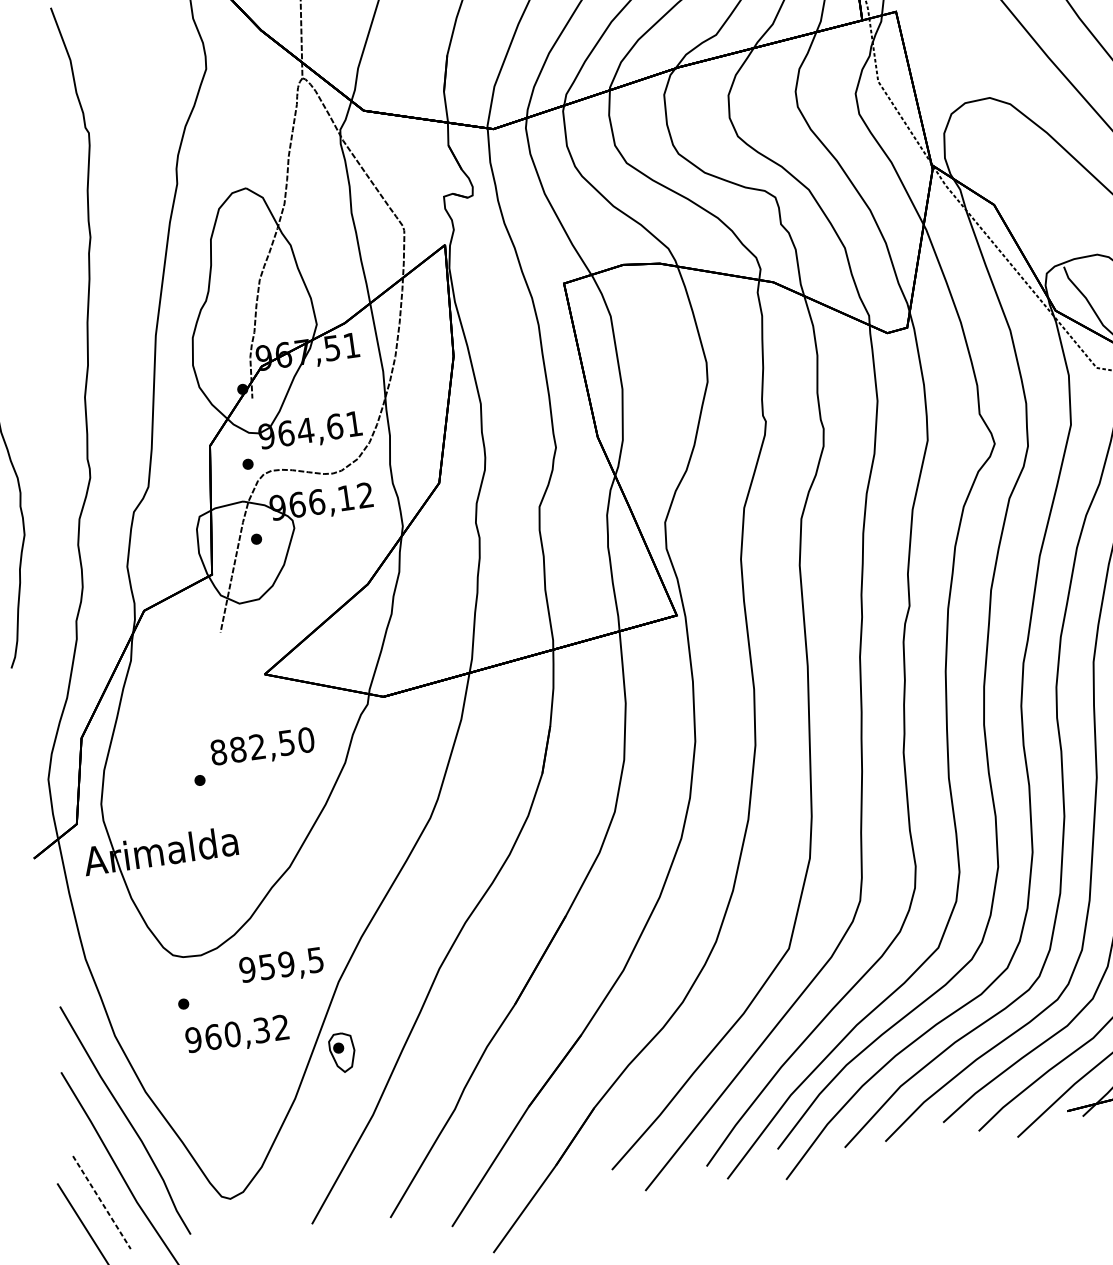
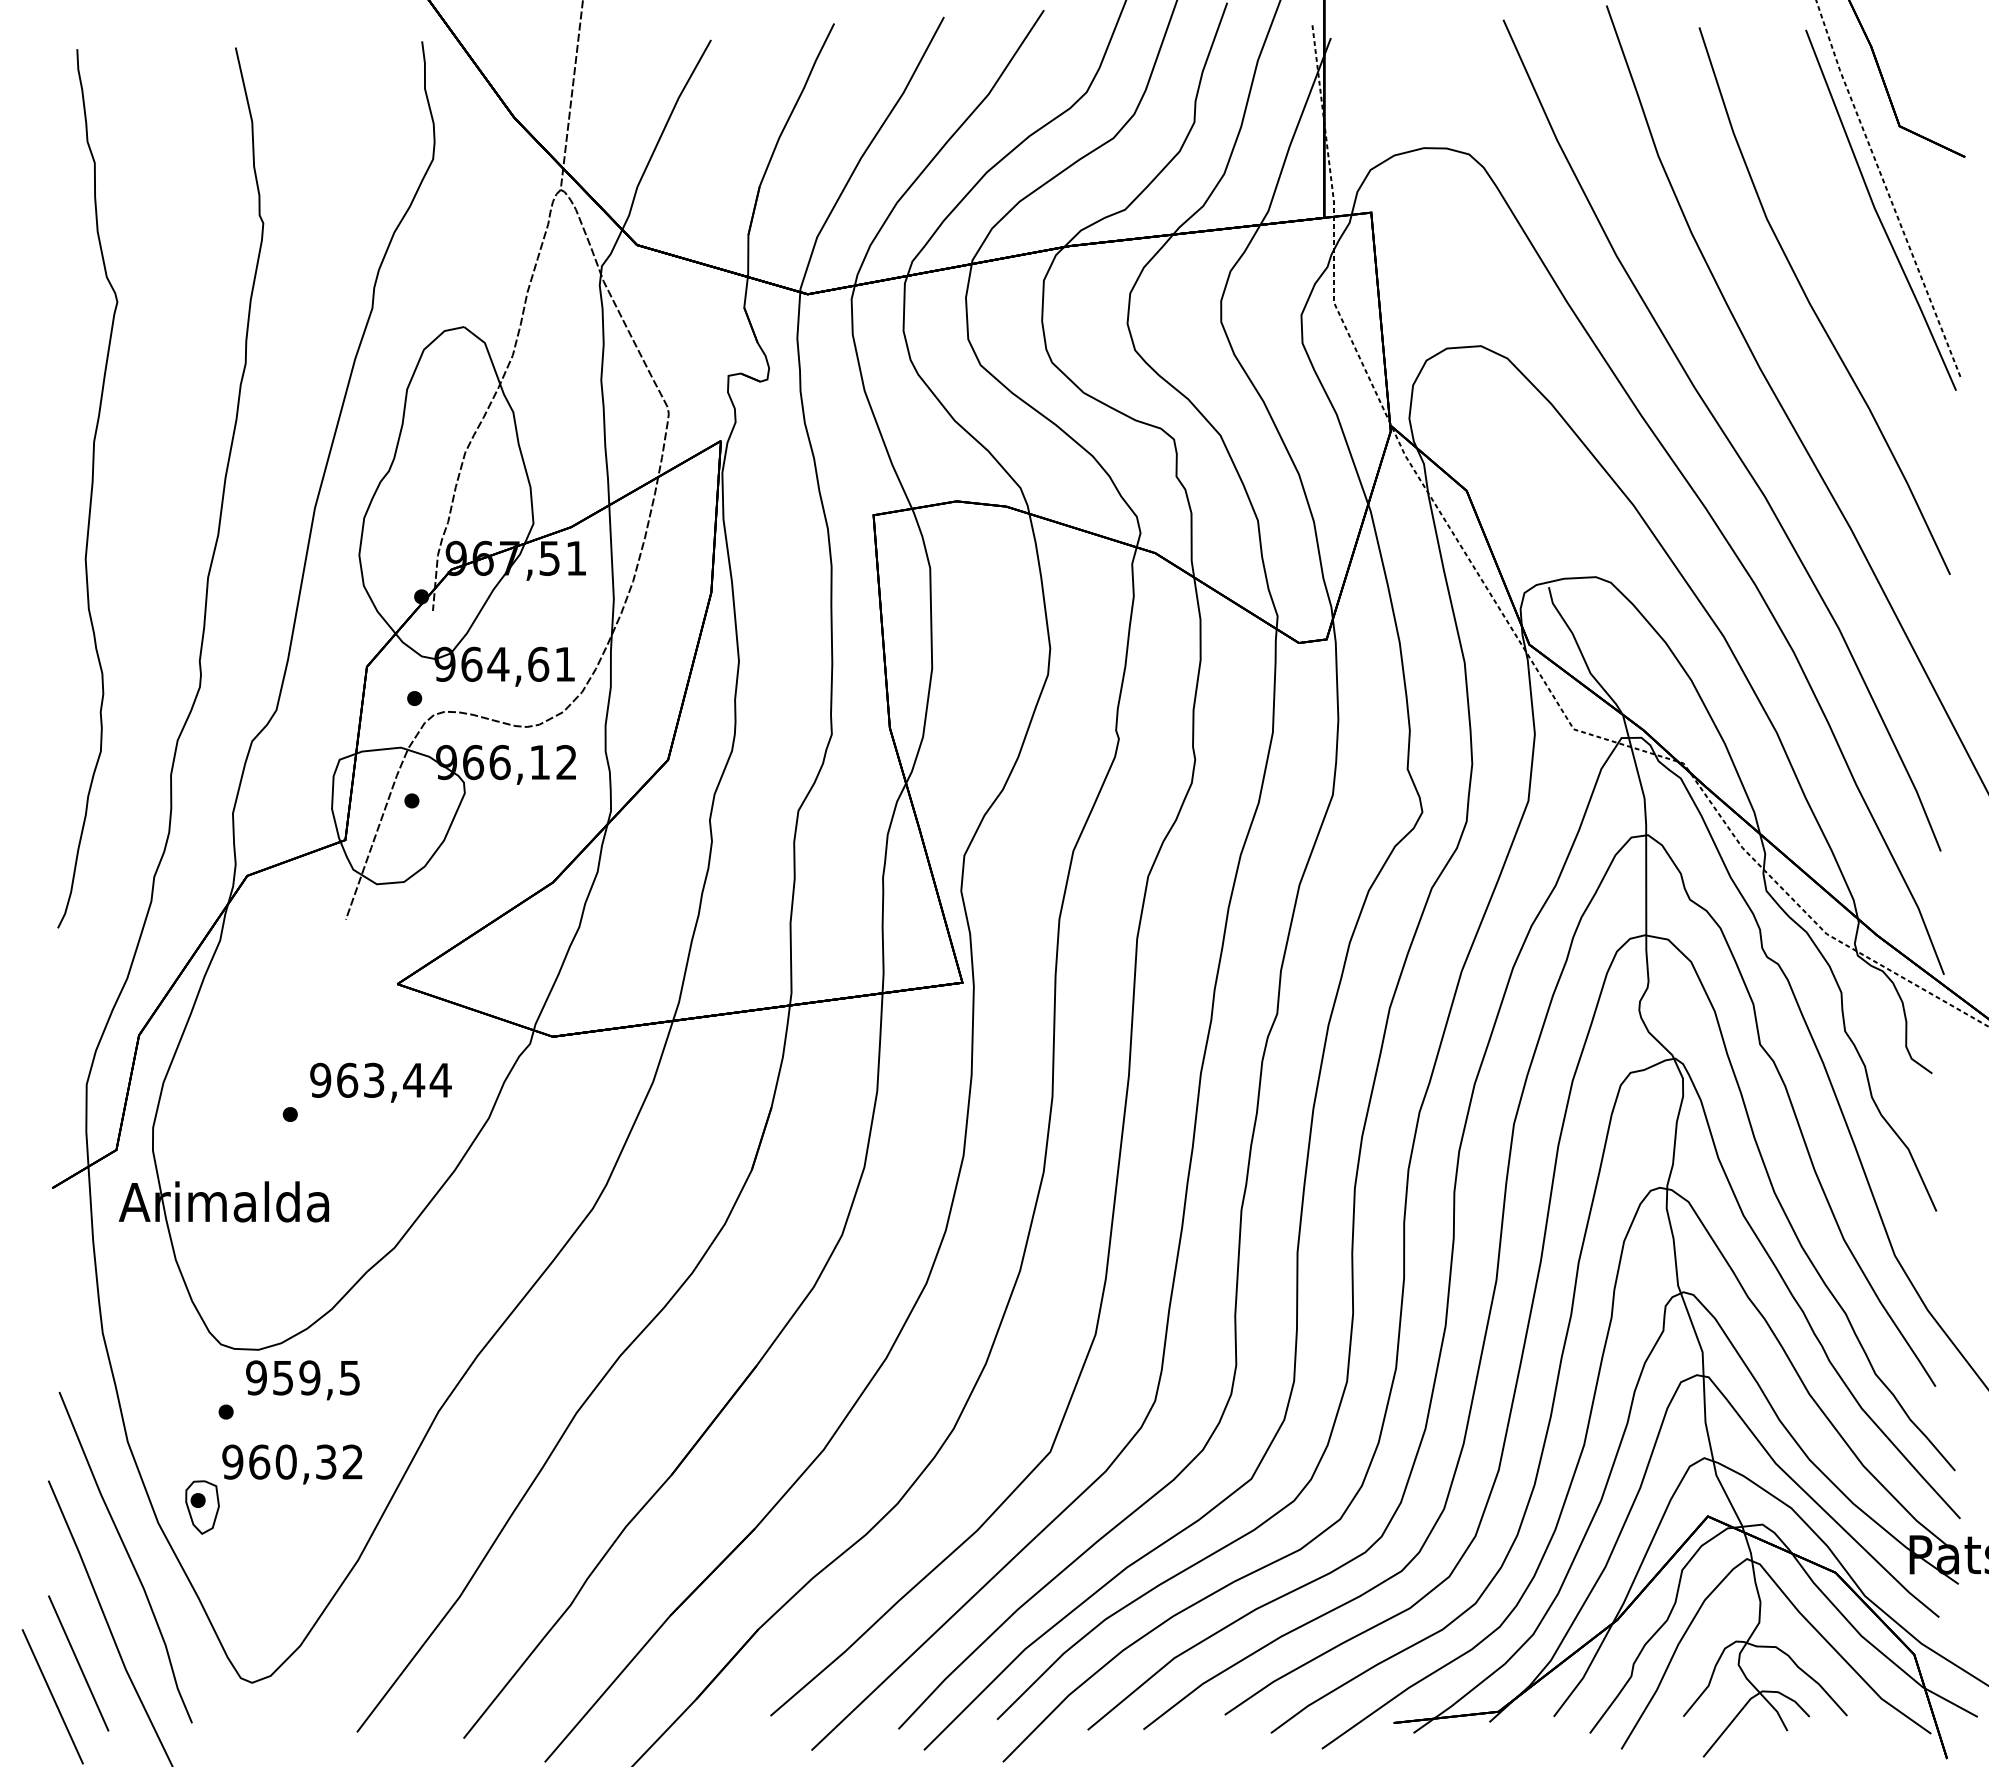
text: (262, 745) -> (380, 1079), 882,50 -> 963,44
text: (281, 966) -> (302, 1380), moved
part: (342, 1052) -> (202, 1507), moved
line: (101, 1202) -> (78, 1663), dashed -> solid

